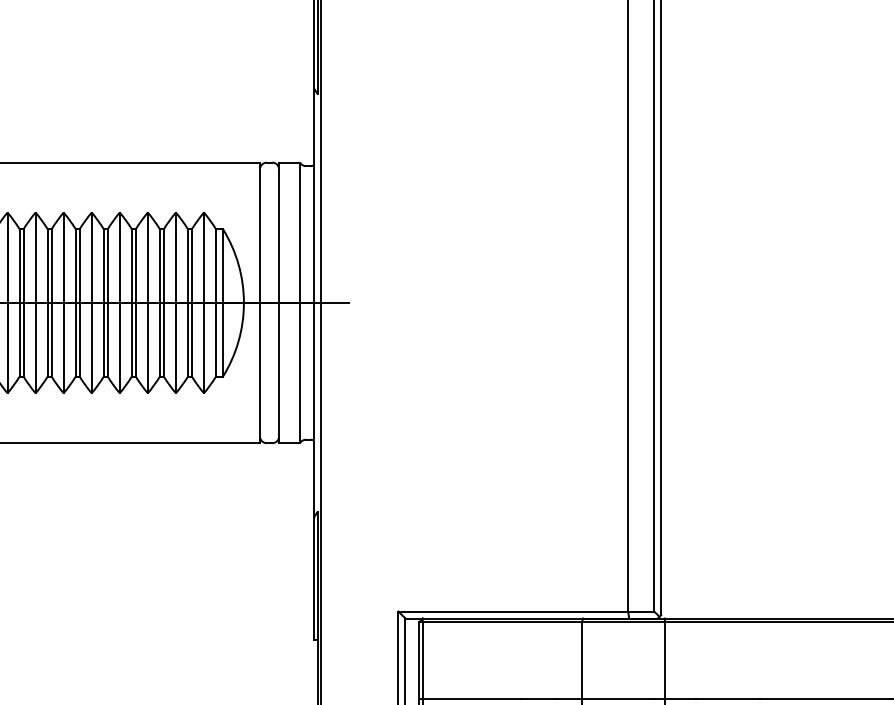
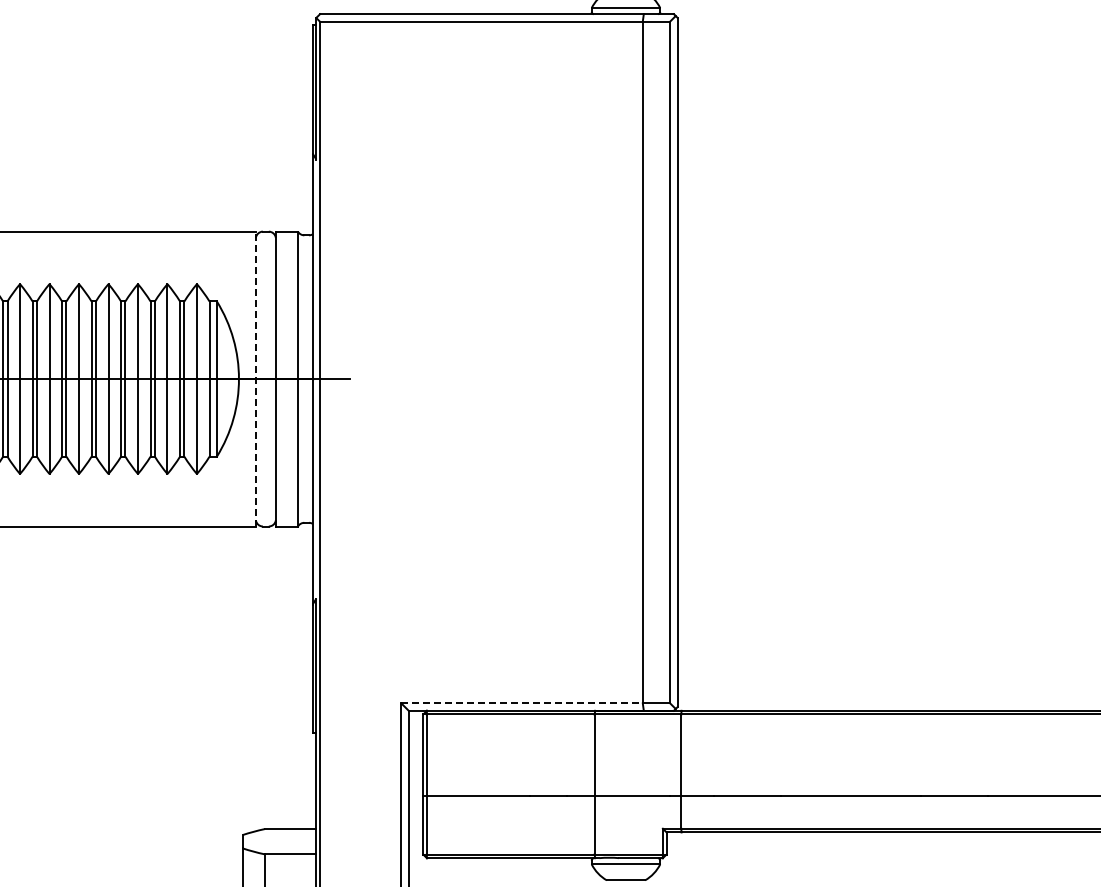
line: (259, 302) -> (255, 378), solid -> dashed
line: (513, 611) -> (522, 703), solid -> dashed

